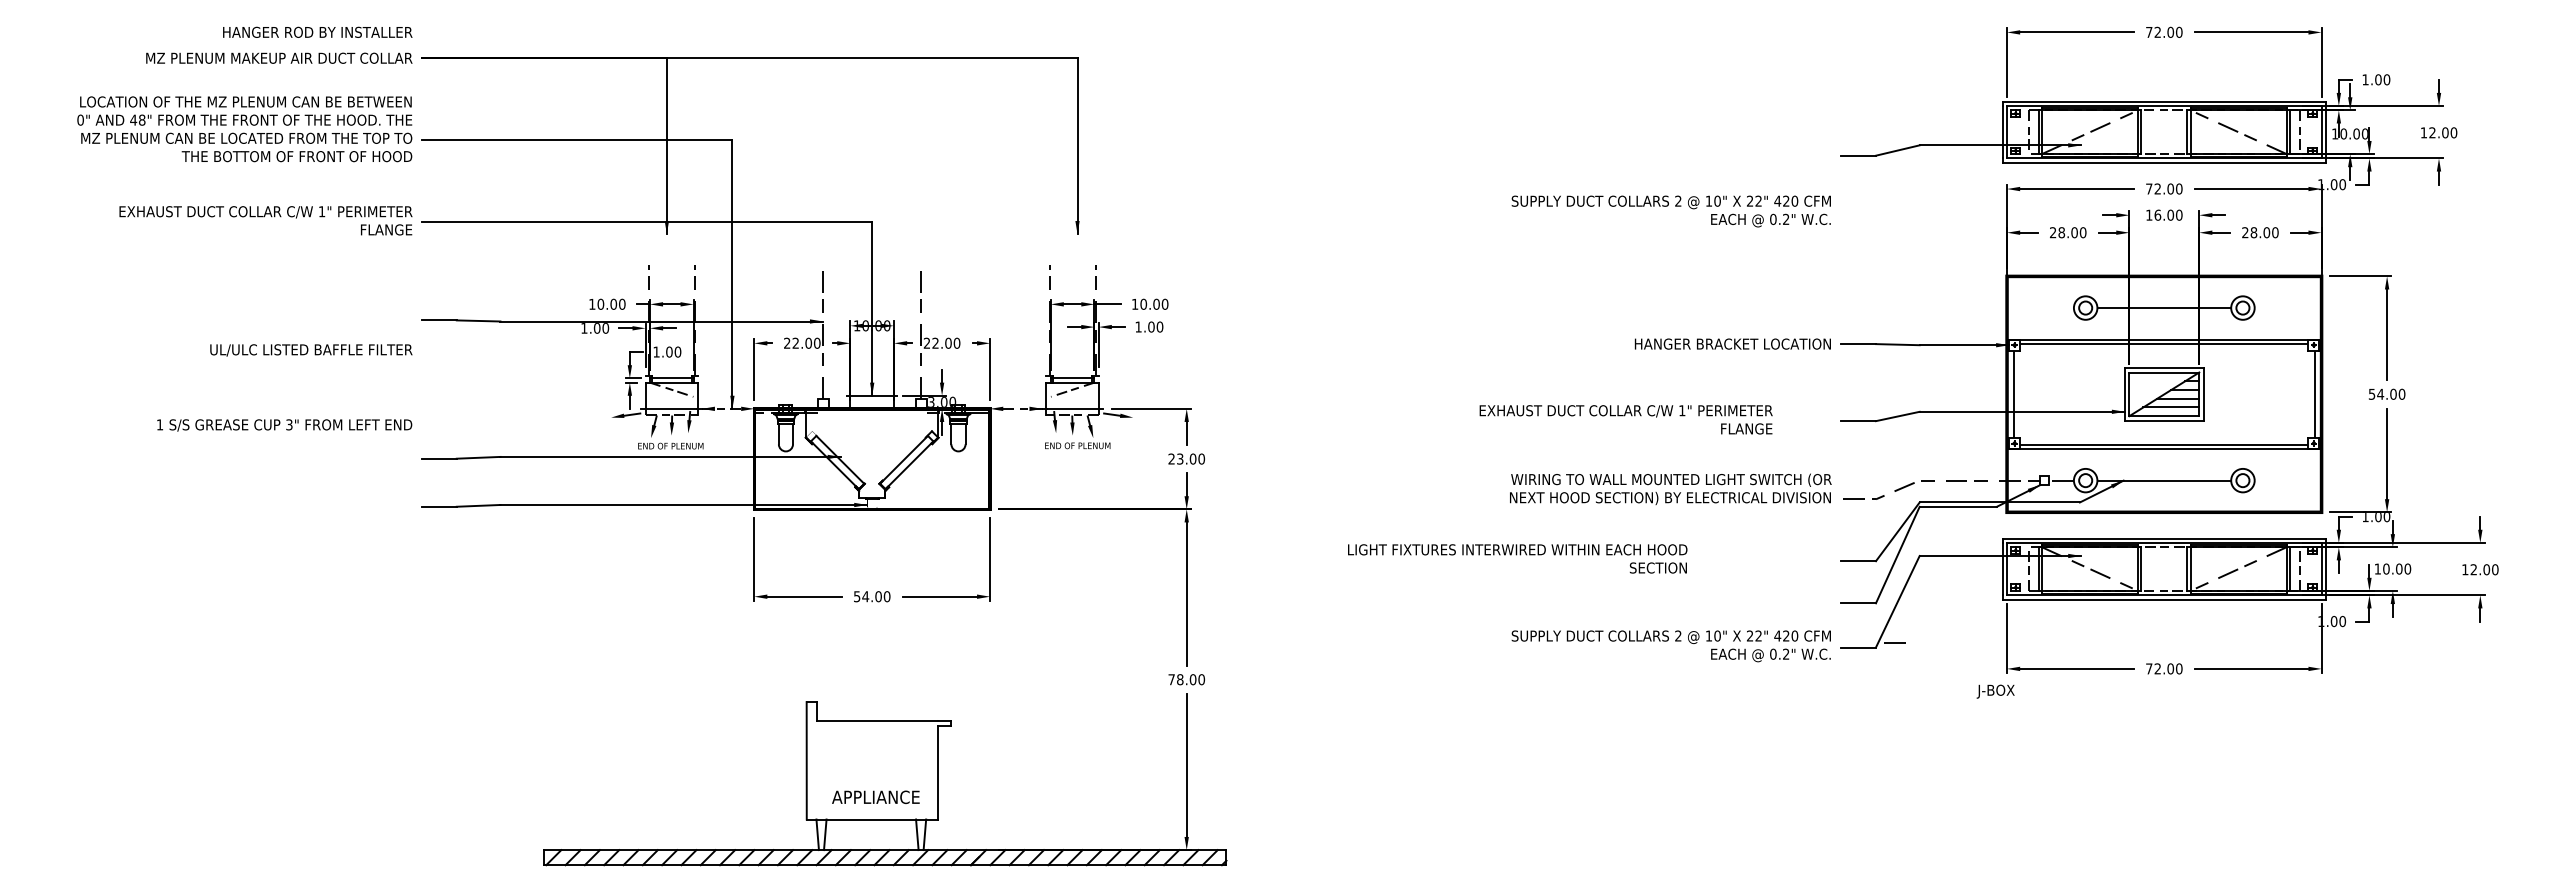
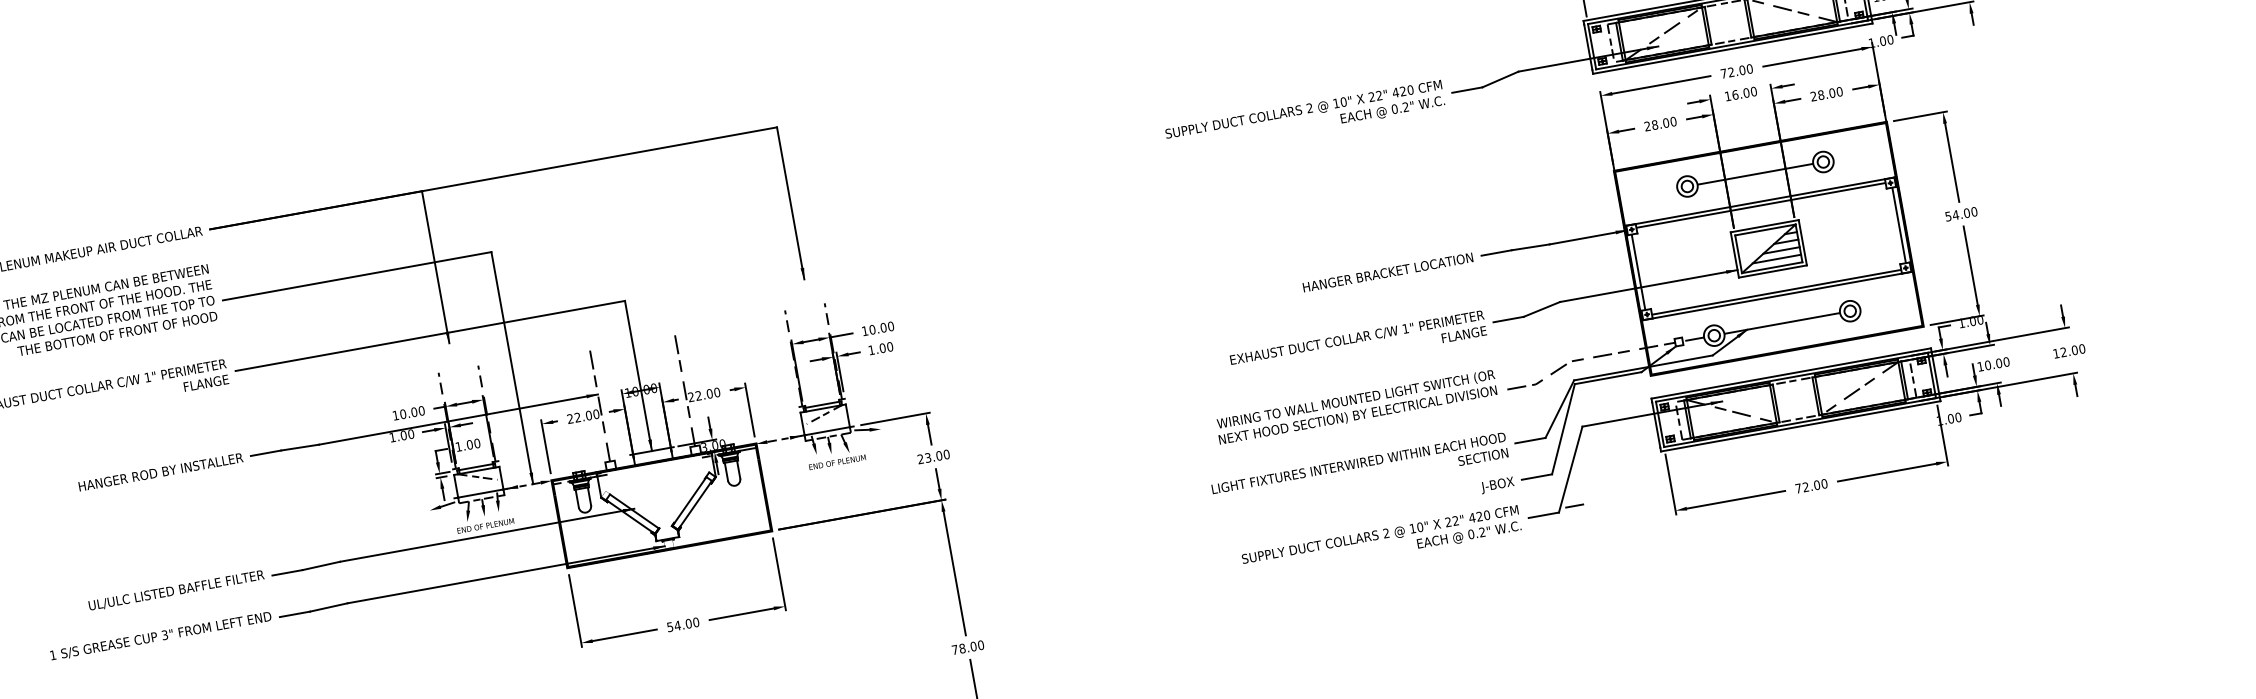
text: (317, 31) -> (160, 471), moved
text: (1670, 211) -> (1304, 118), moved
text: (311, 350) -> (176, 590), moved
text: (1625, 419) -> (1357, 345), moved
text: (284, 425) -> (160, 636), moved
text: (1517, 558) -> (1359, 470), moved
text: (1995, 691) -> (1497, 485), moved

